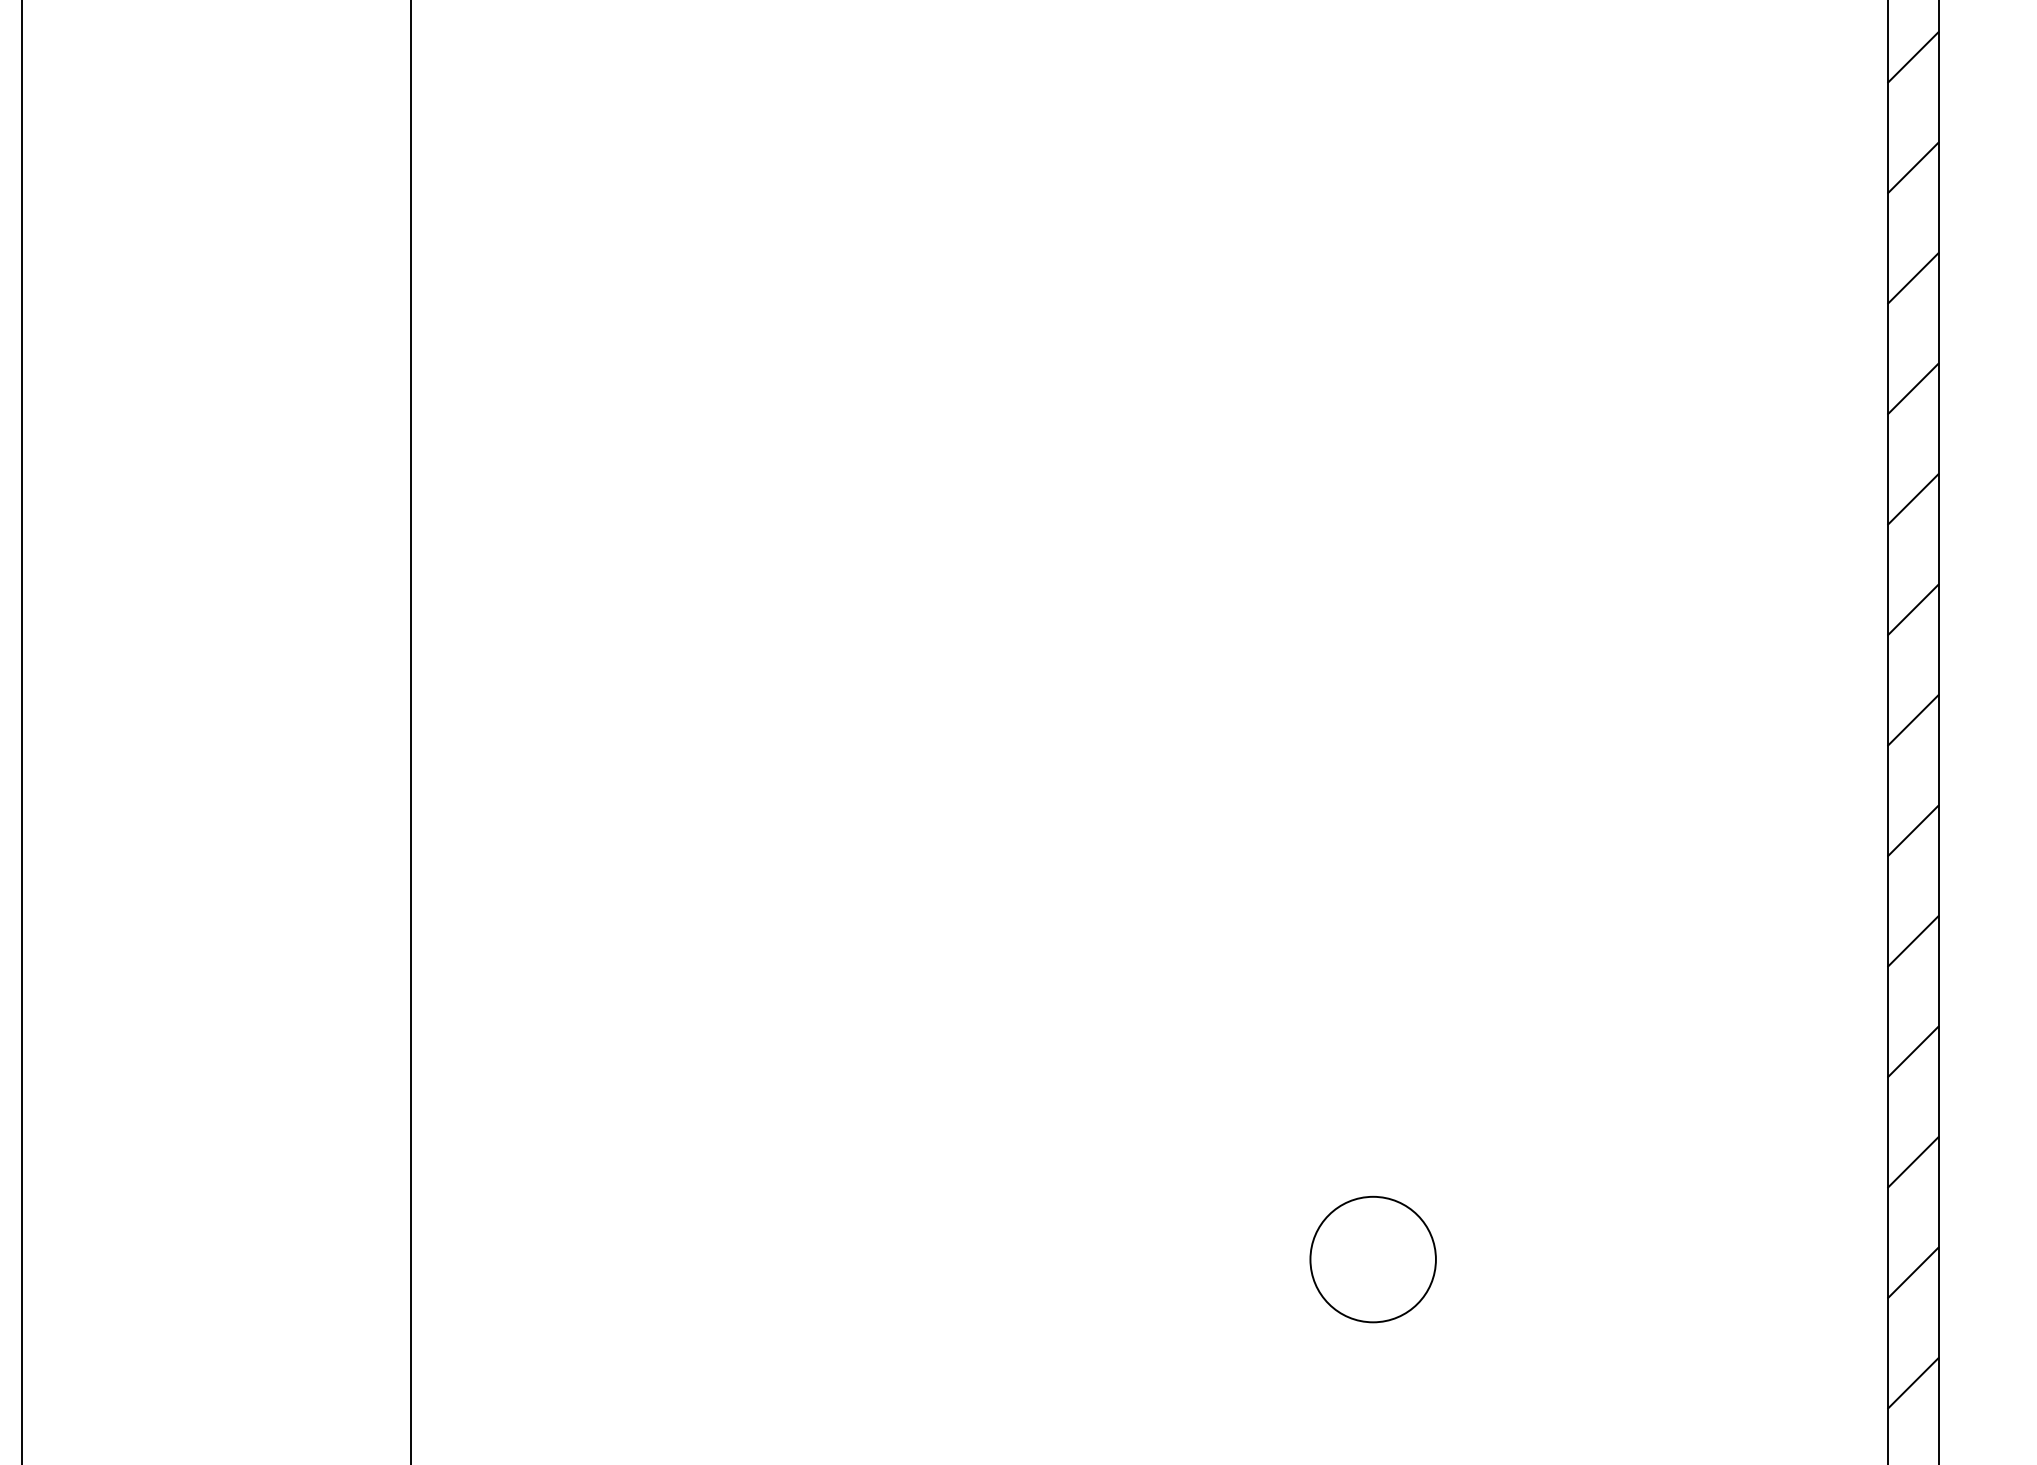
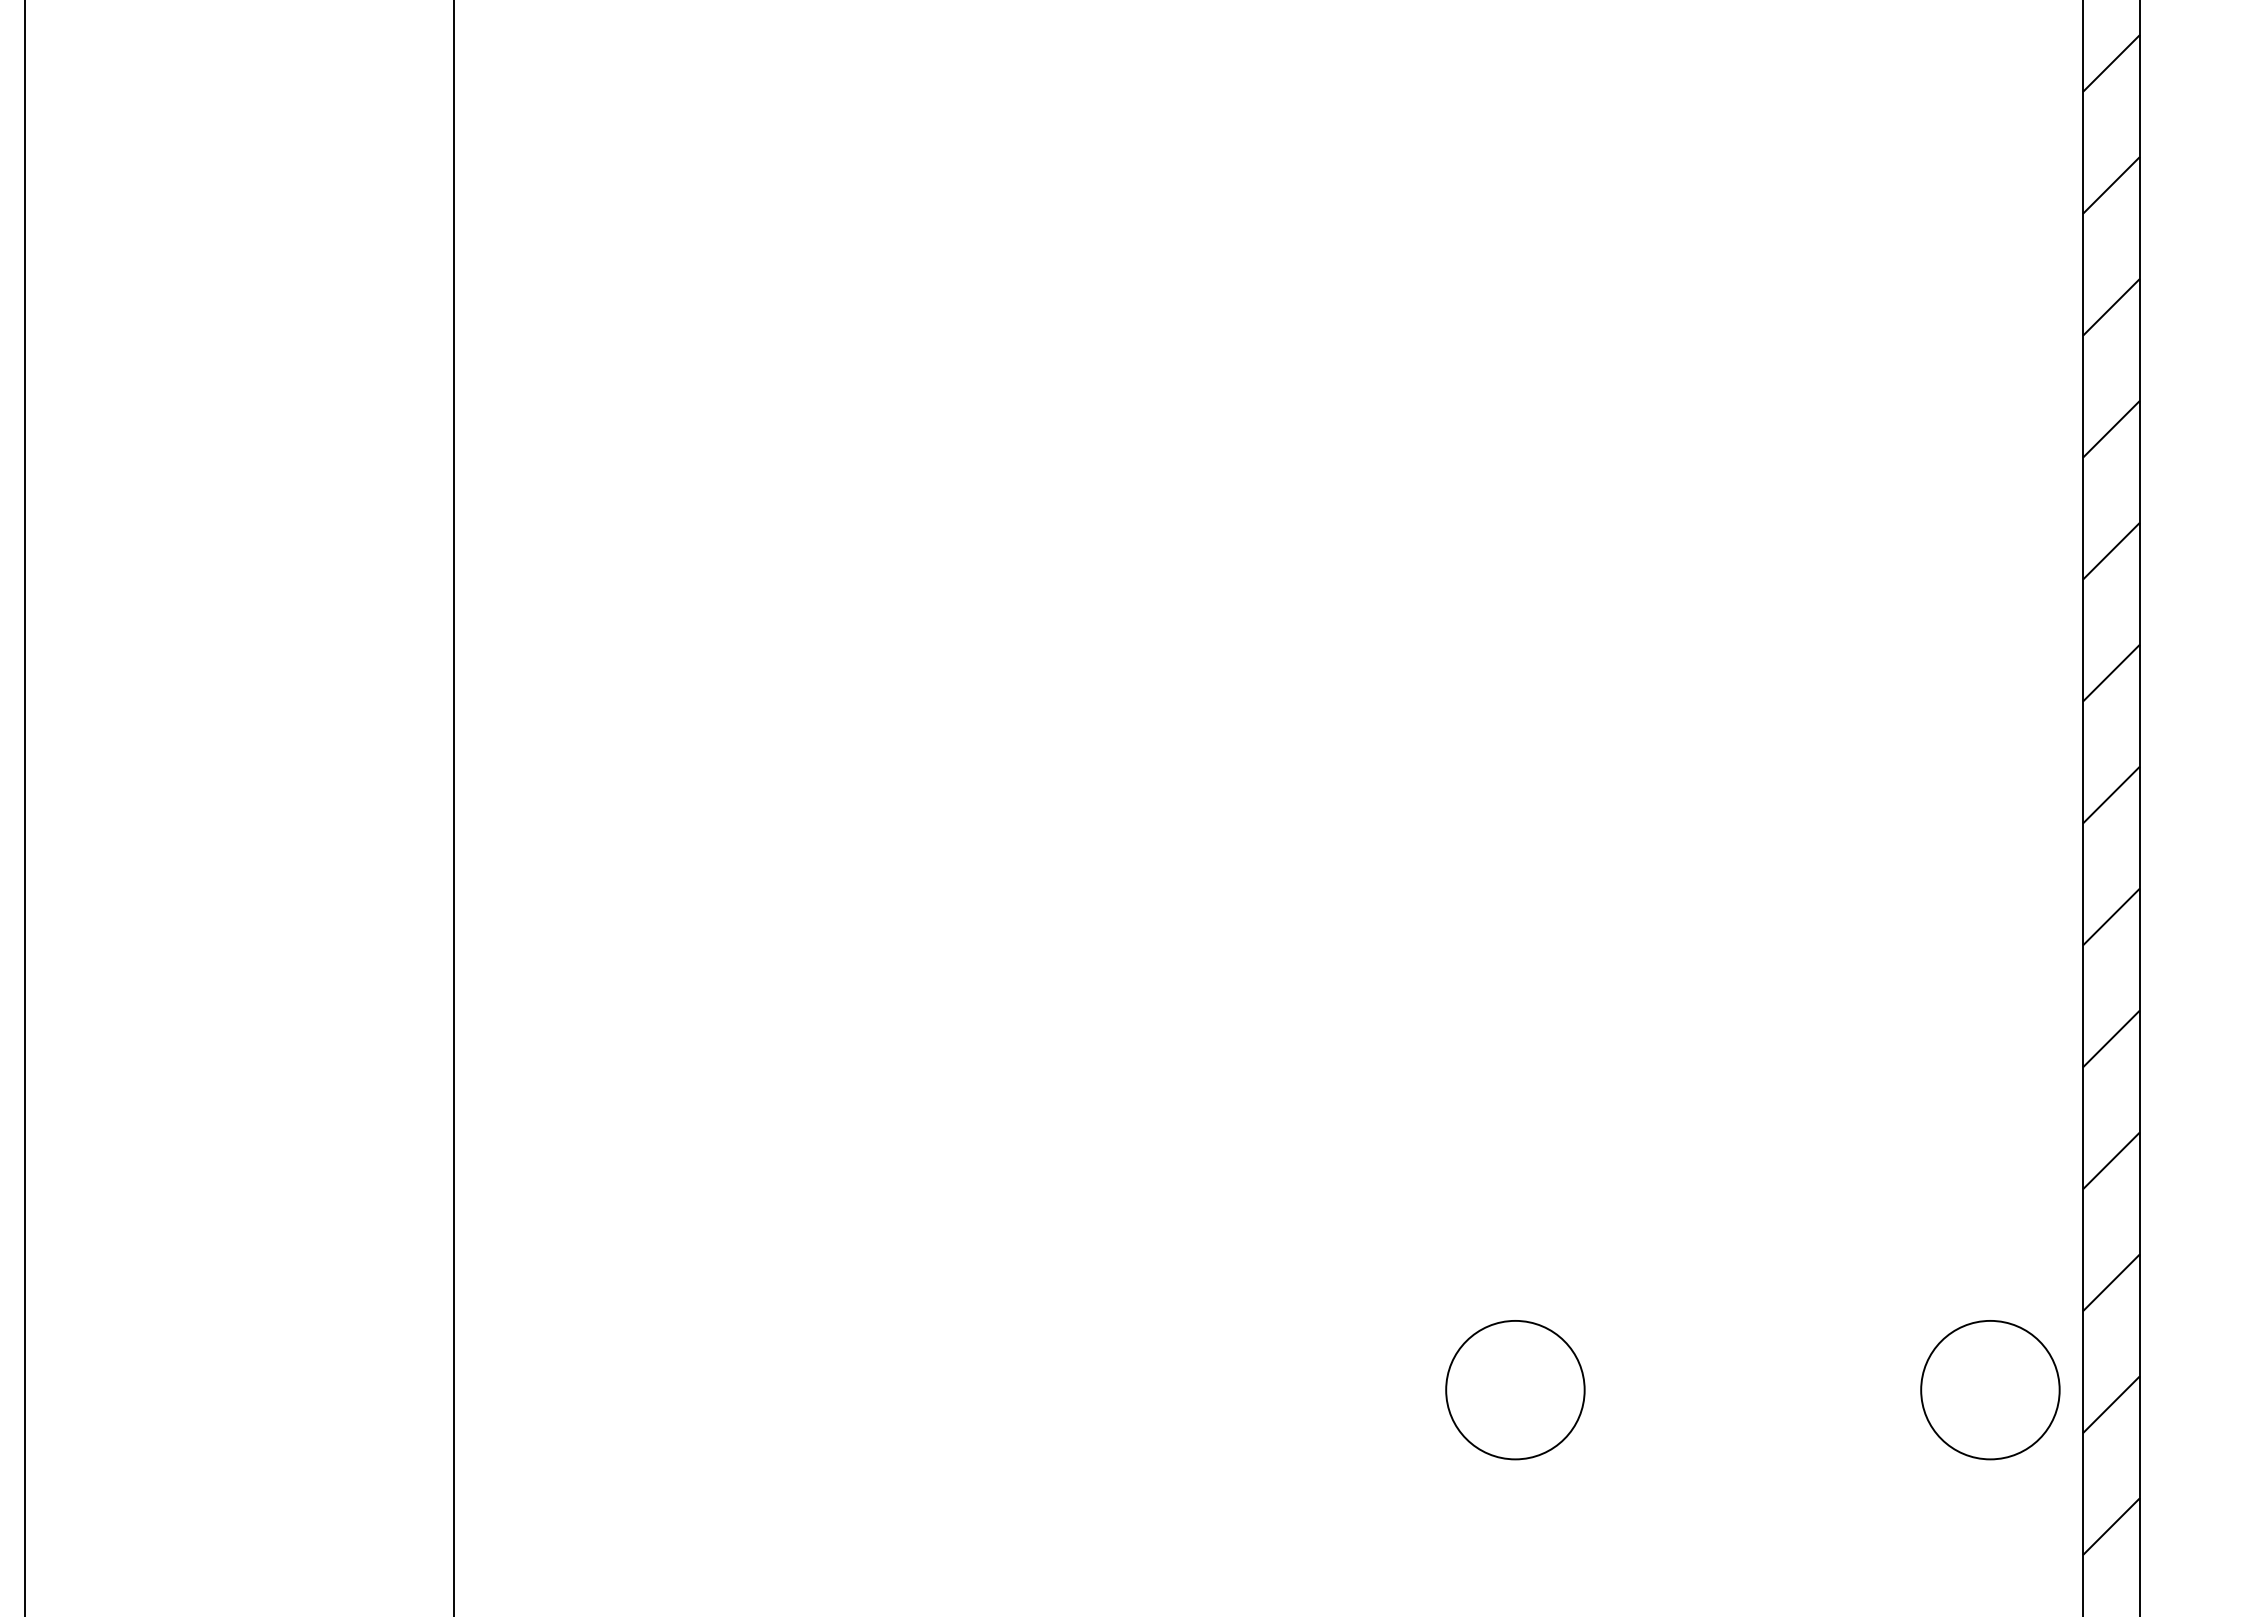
circle: (1803, 1259) -> (1990, 1390), added

